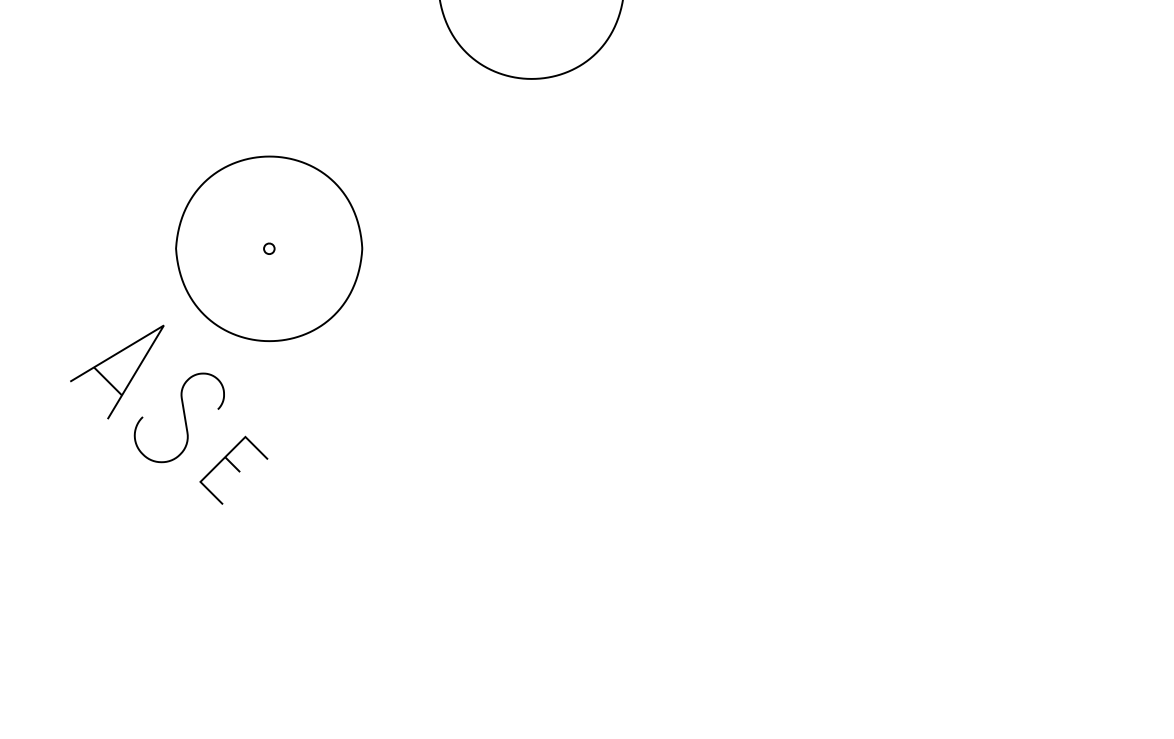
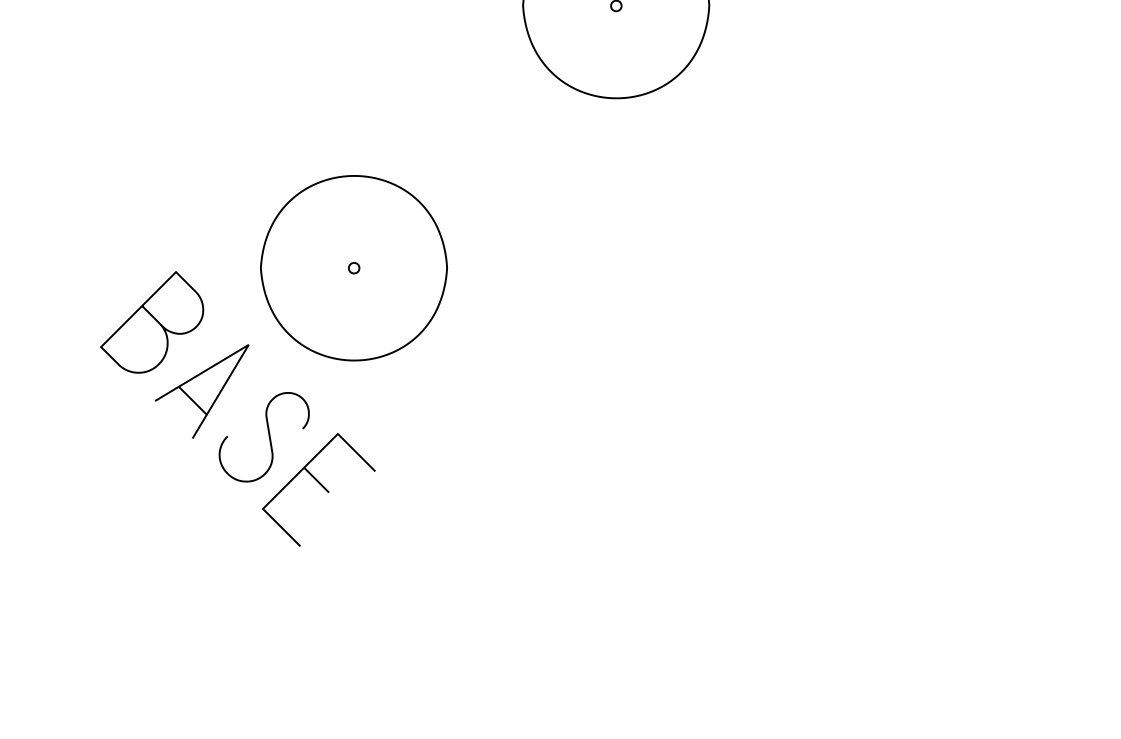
curve: (69, 300) -> (154, 319), added
part: (233, 470) -> (318, 489), size x1.67

